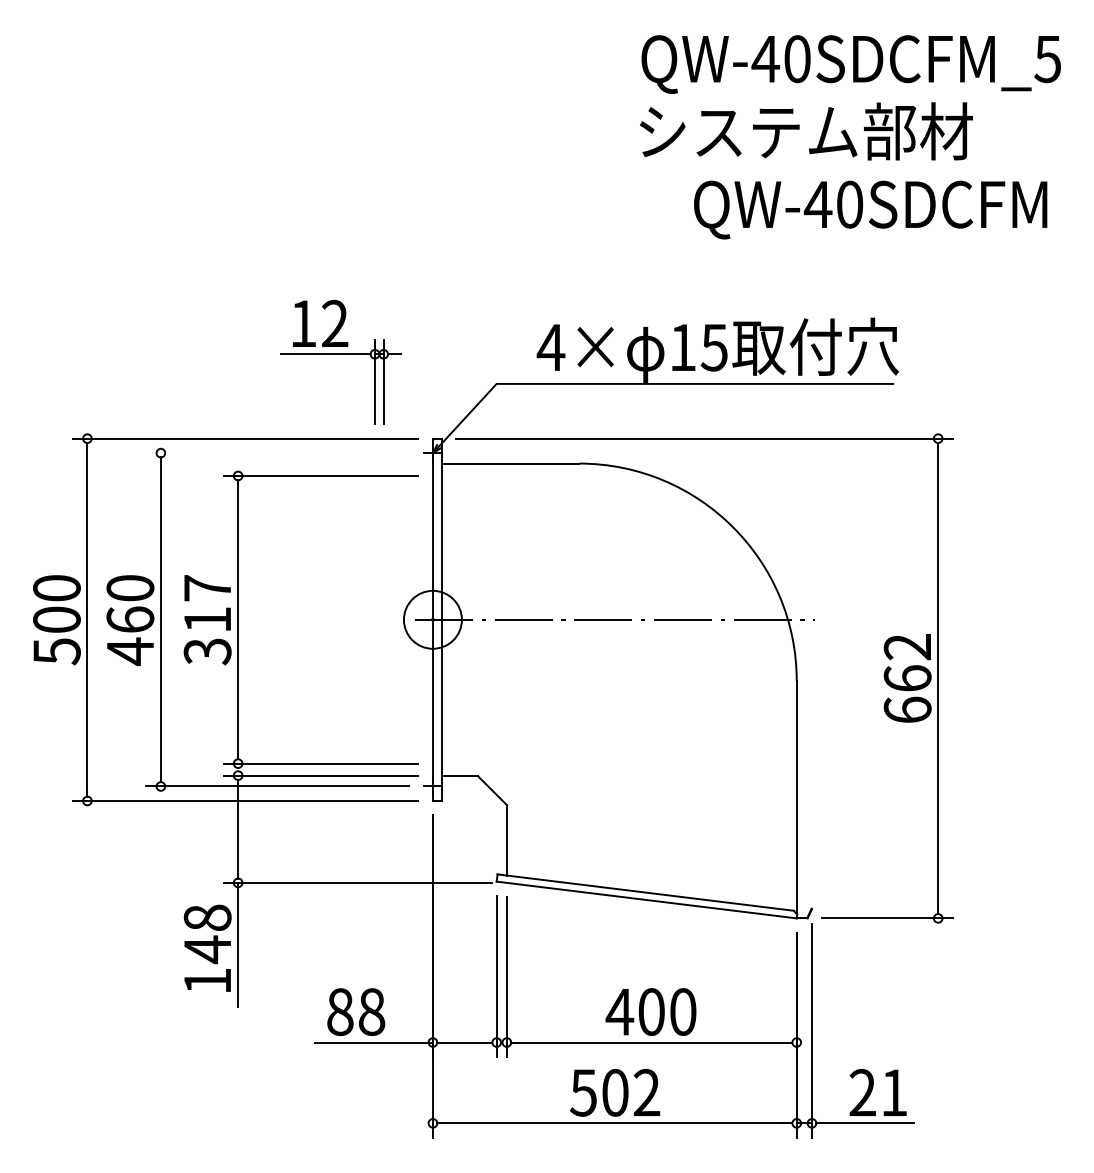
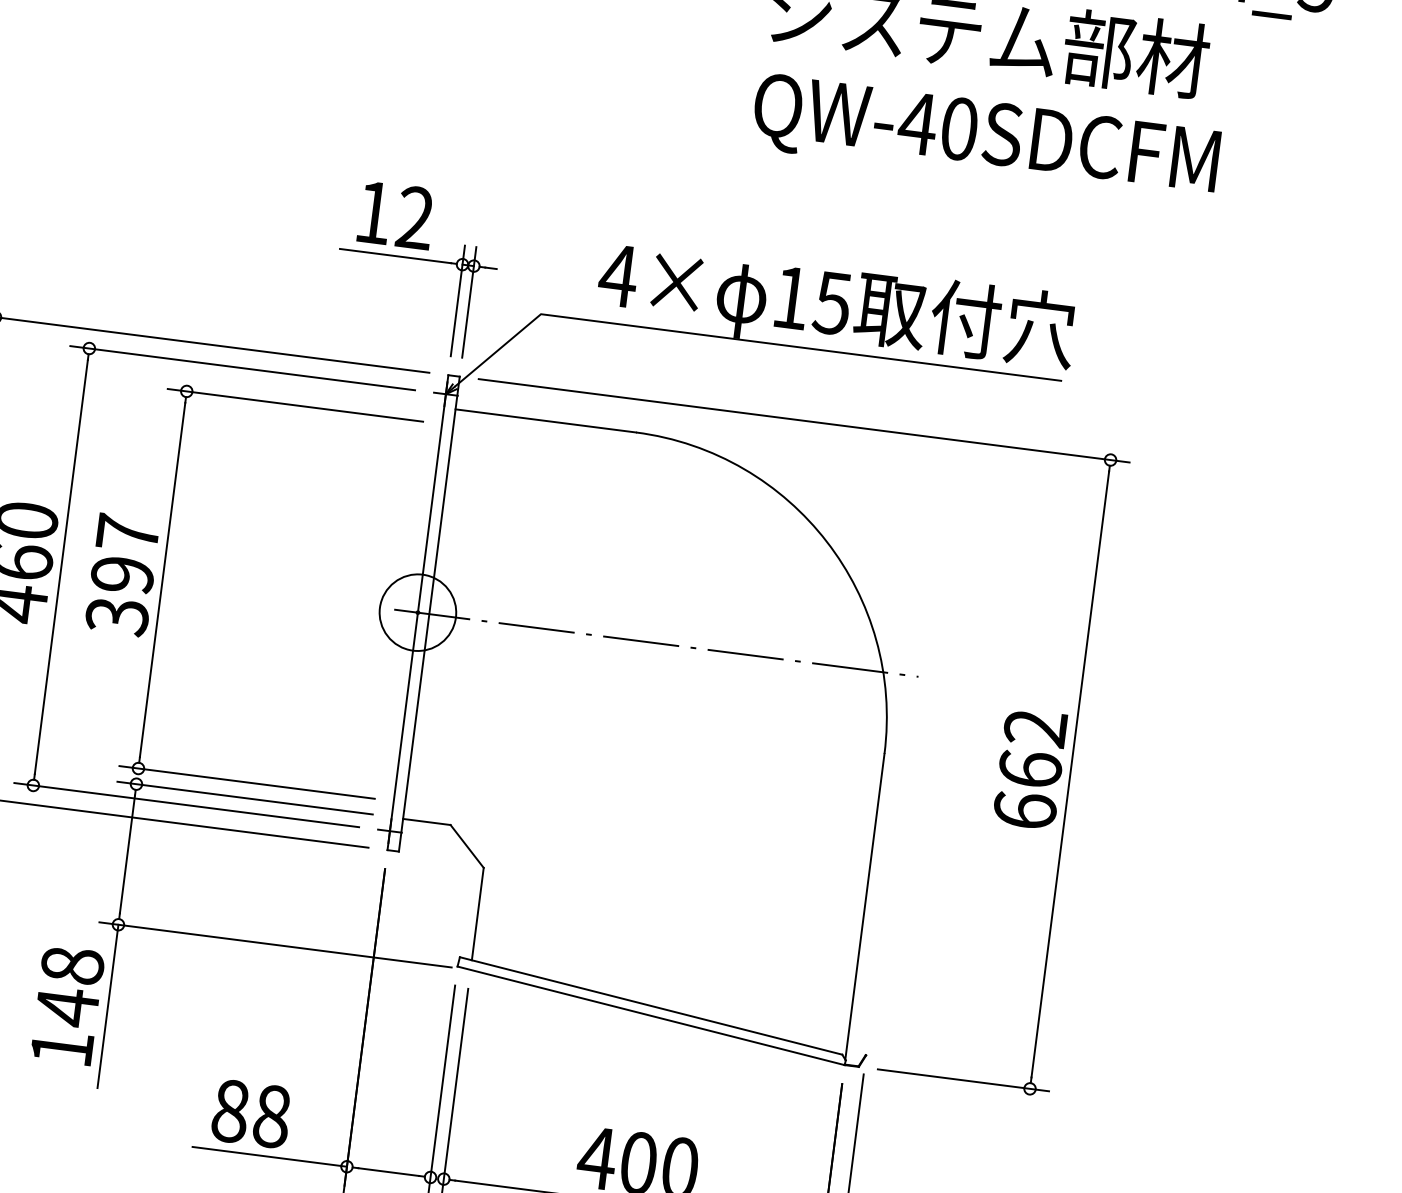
text: (870, 209) -> (985, 138), moved
part: (340, 354) -> (417, 259), moved
line: (277, 453) -> (242, 368), added
text: (207, 620) -> (122, 575), 317 -> 397

